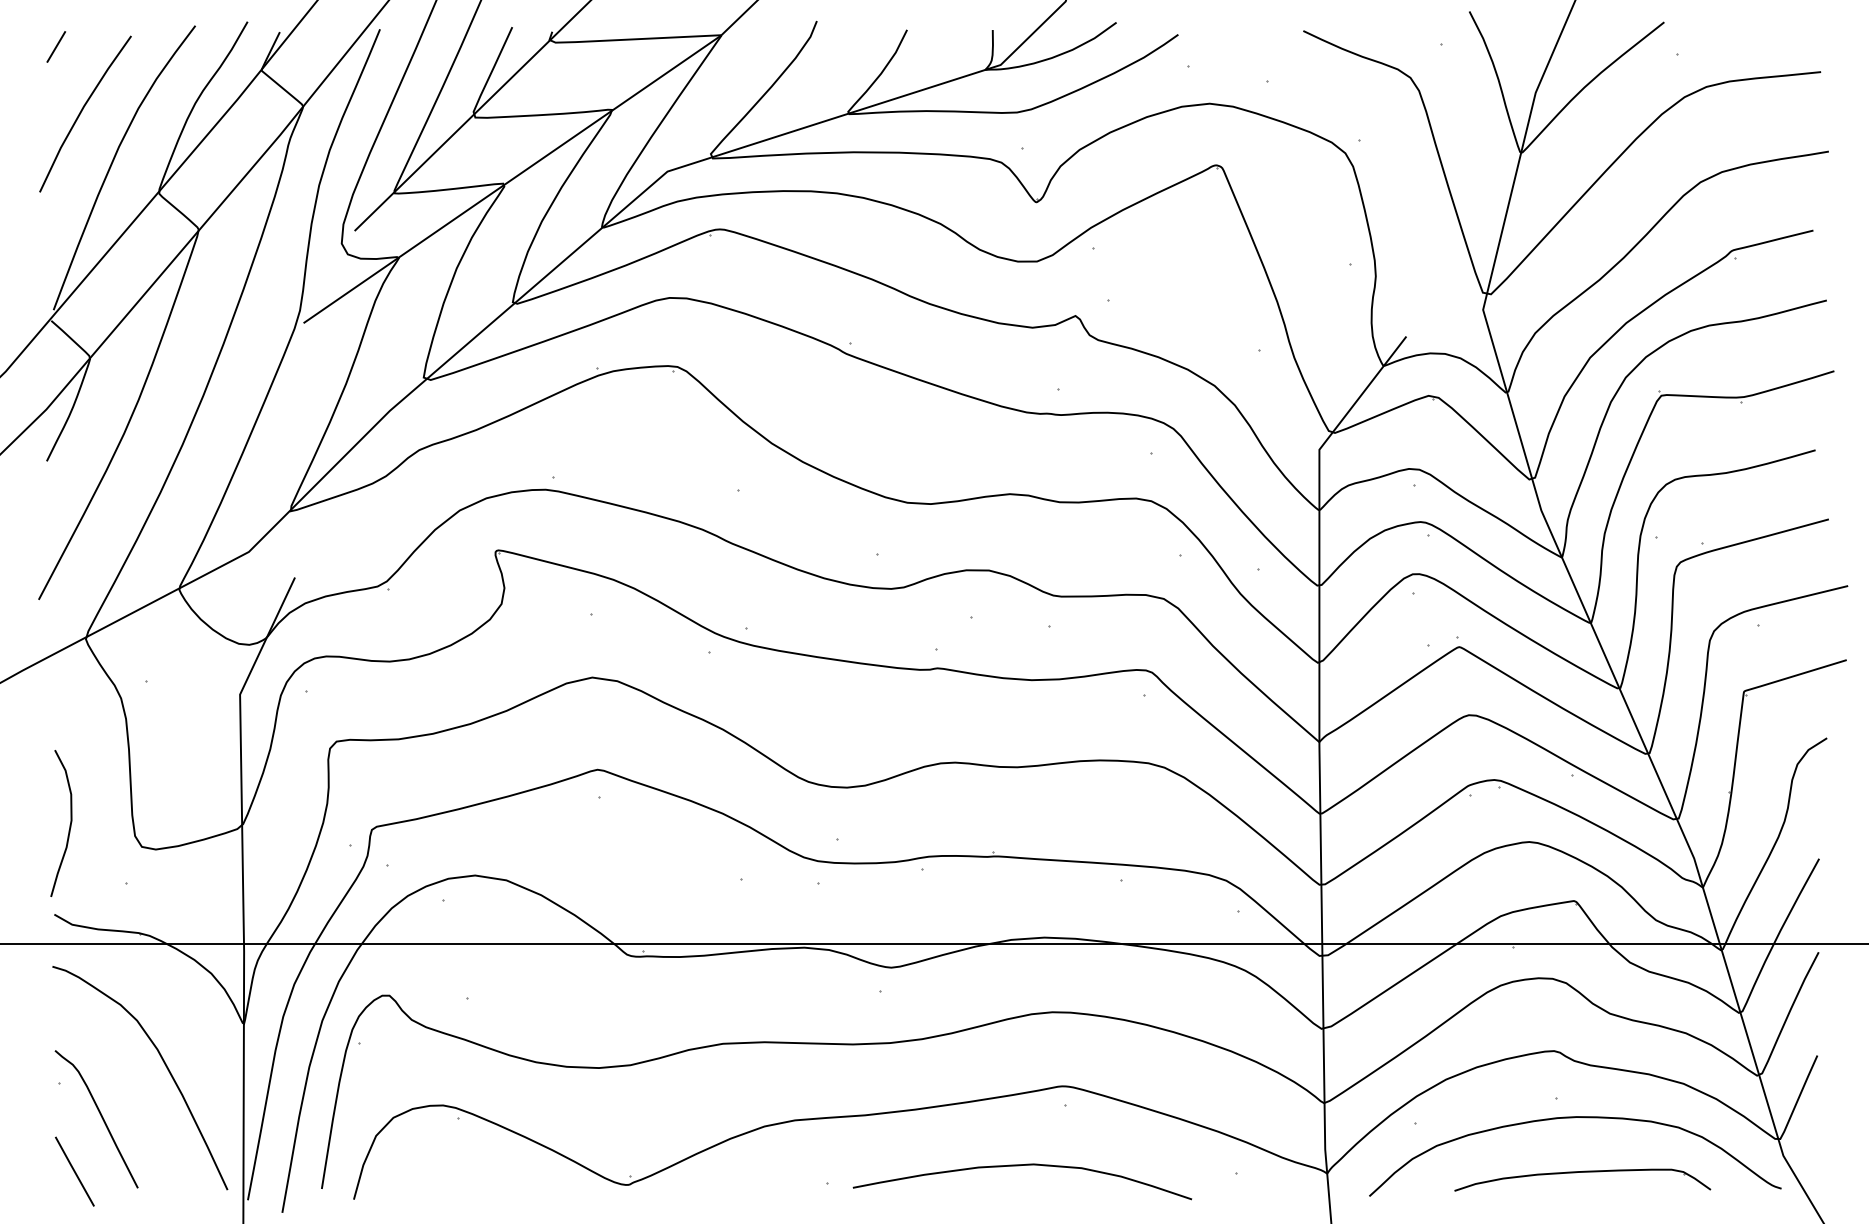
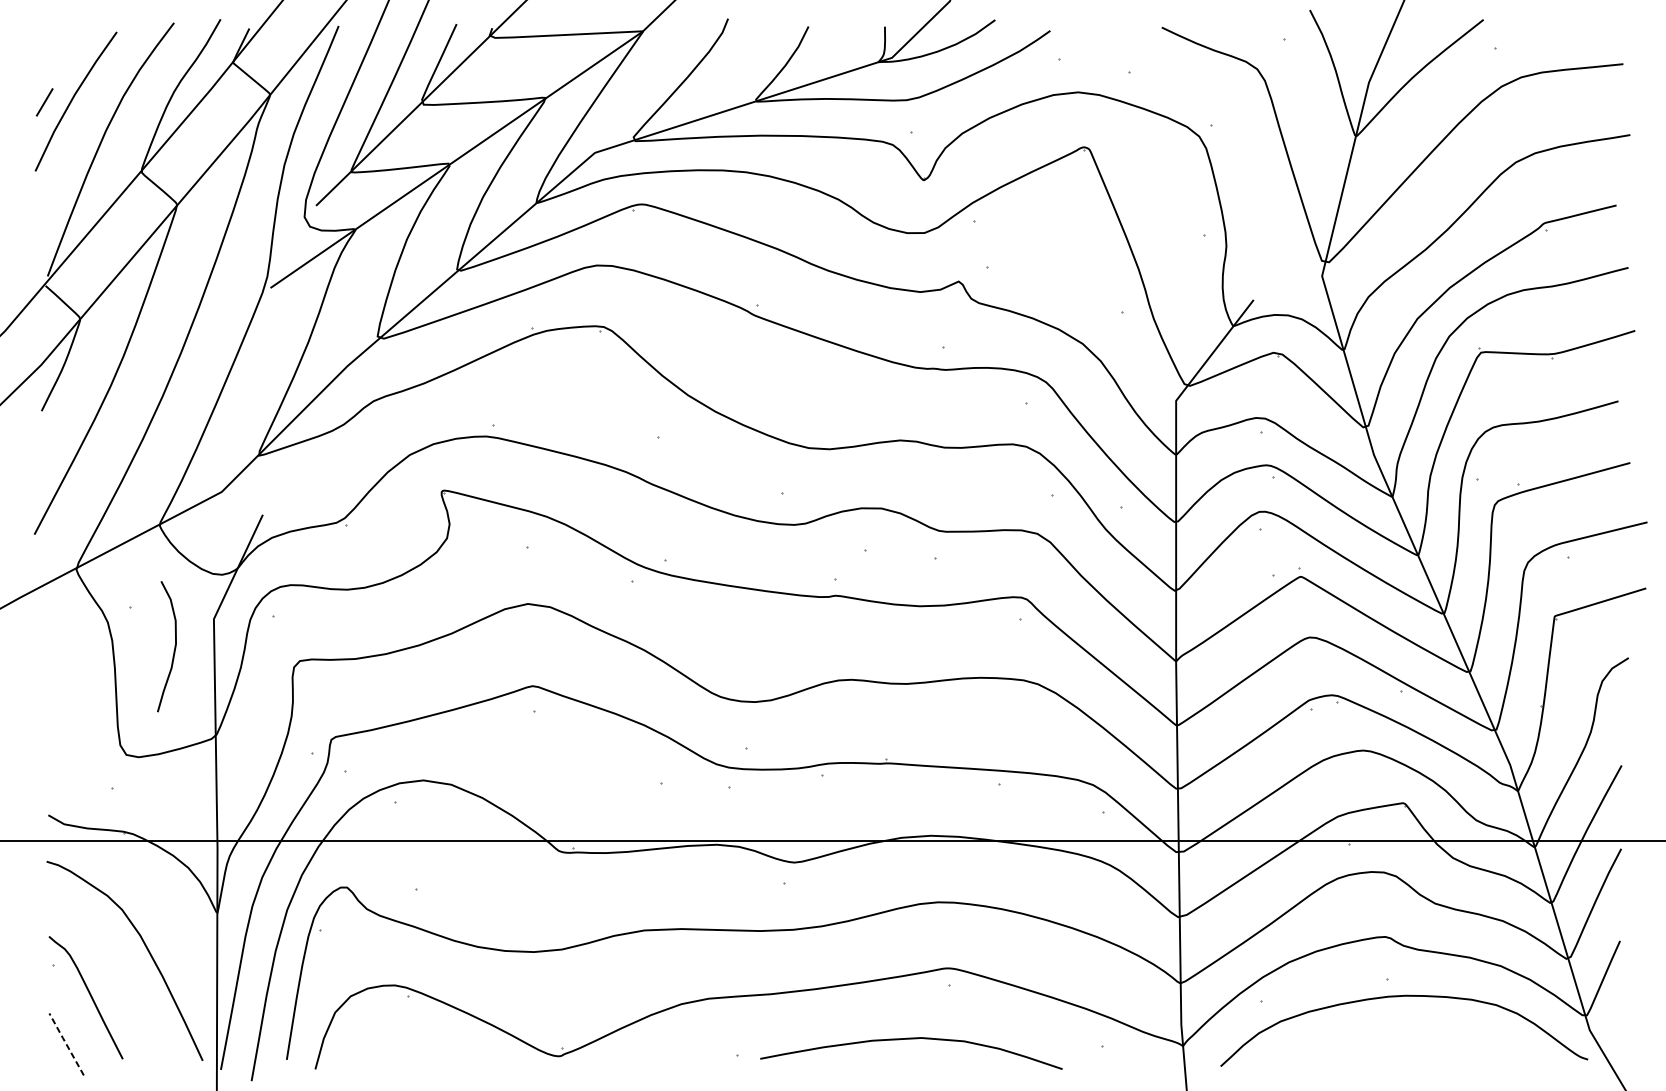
line: (56, 46) -> (44, 101), moved
curve: (69, 824) -> (174, 647), moved
line: (74, 1171) -> (66, 1044), solid -> dashed
part: (1582, 1172) -> (1410, 1045), removed

